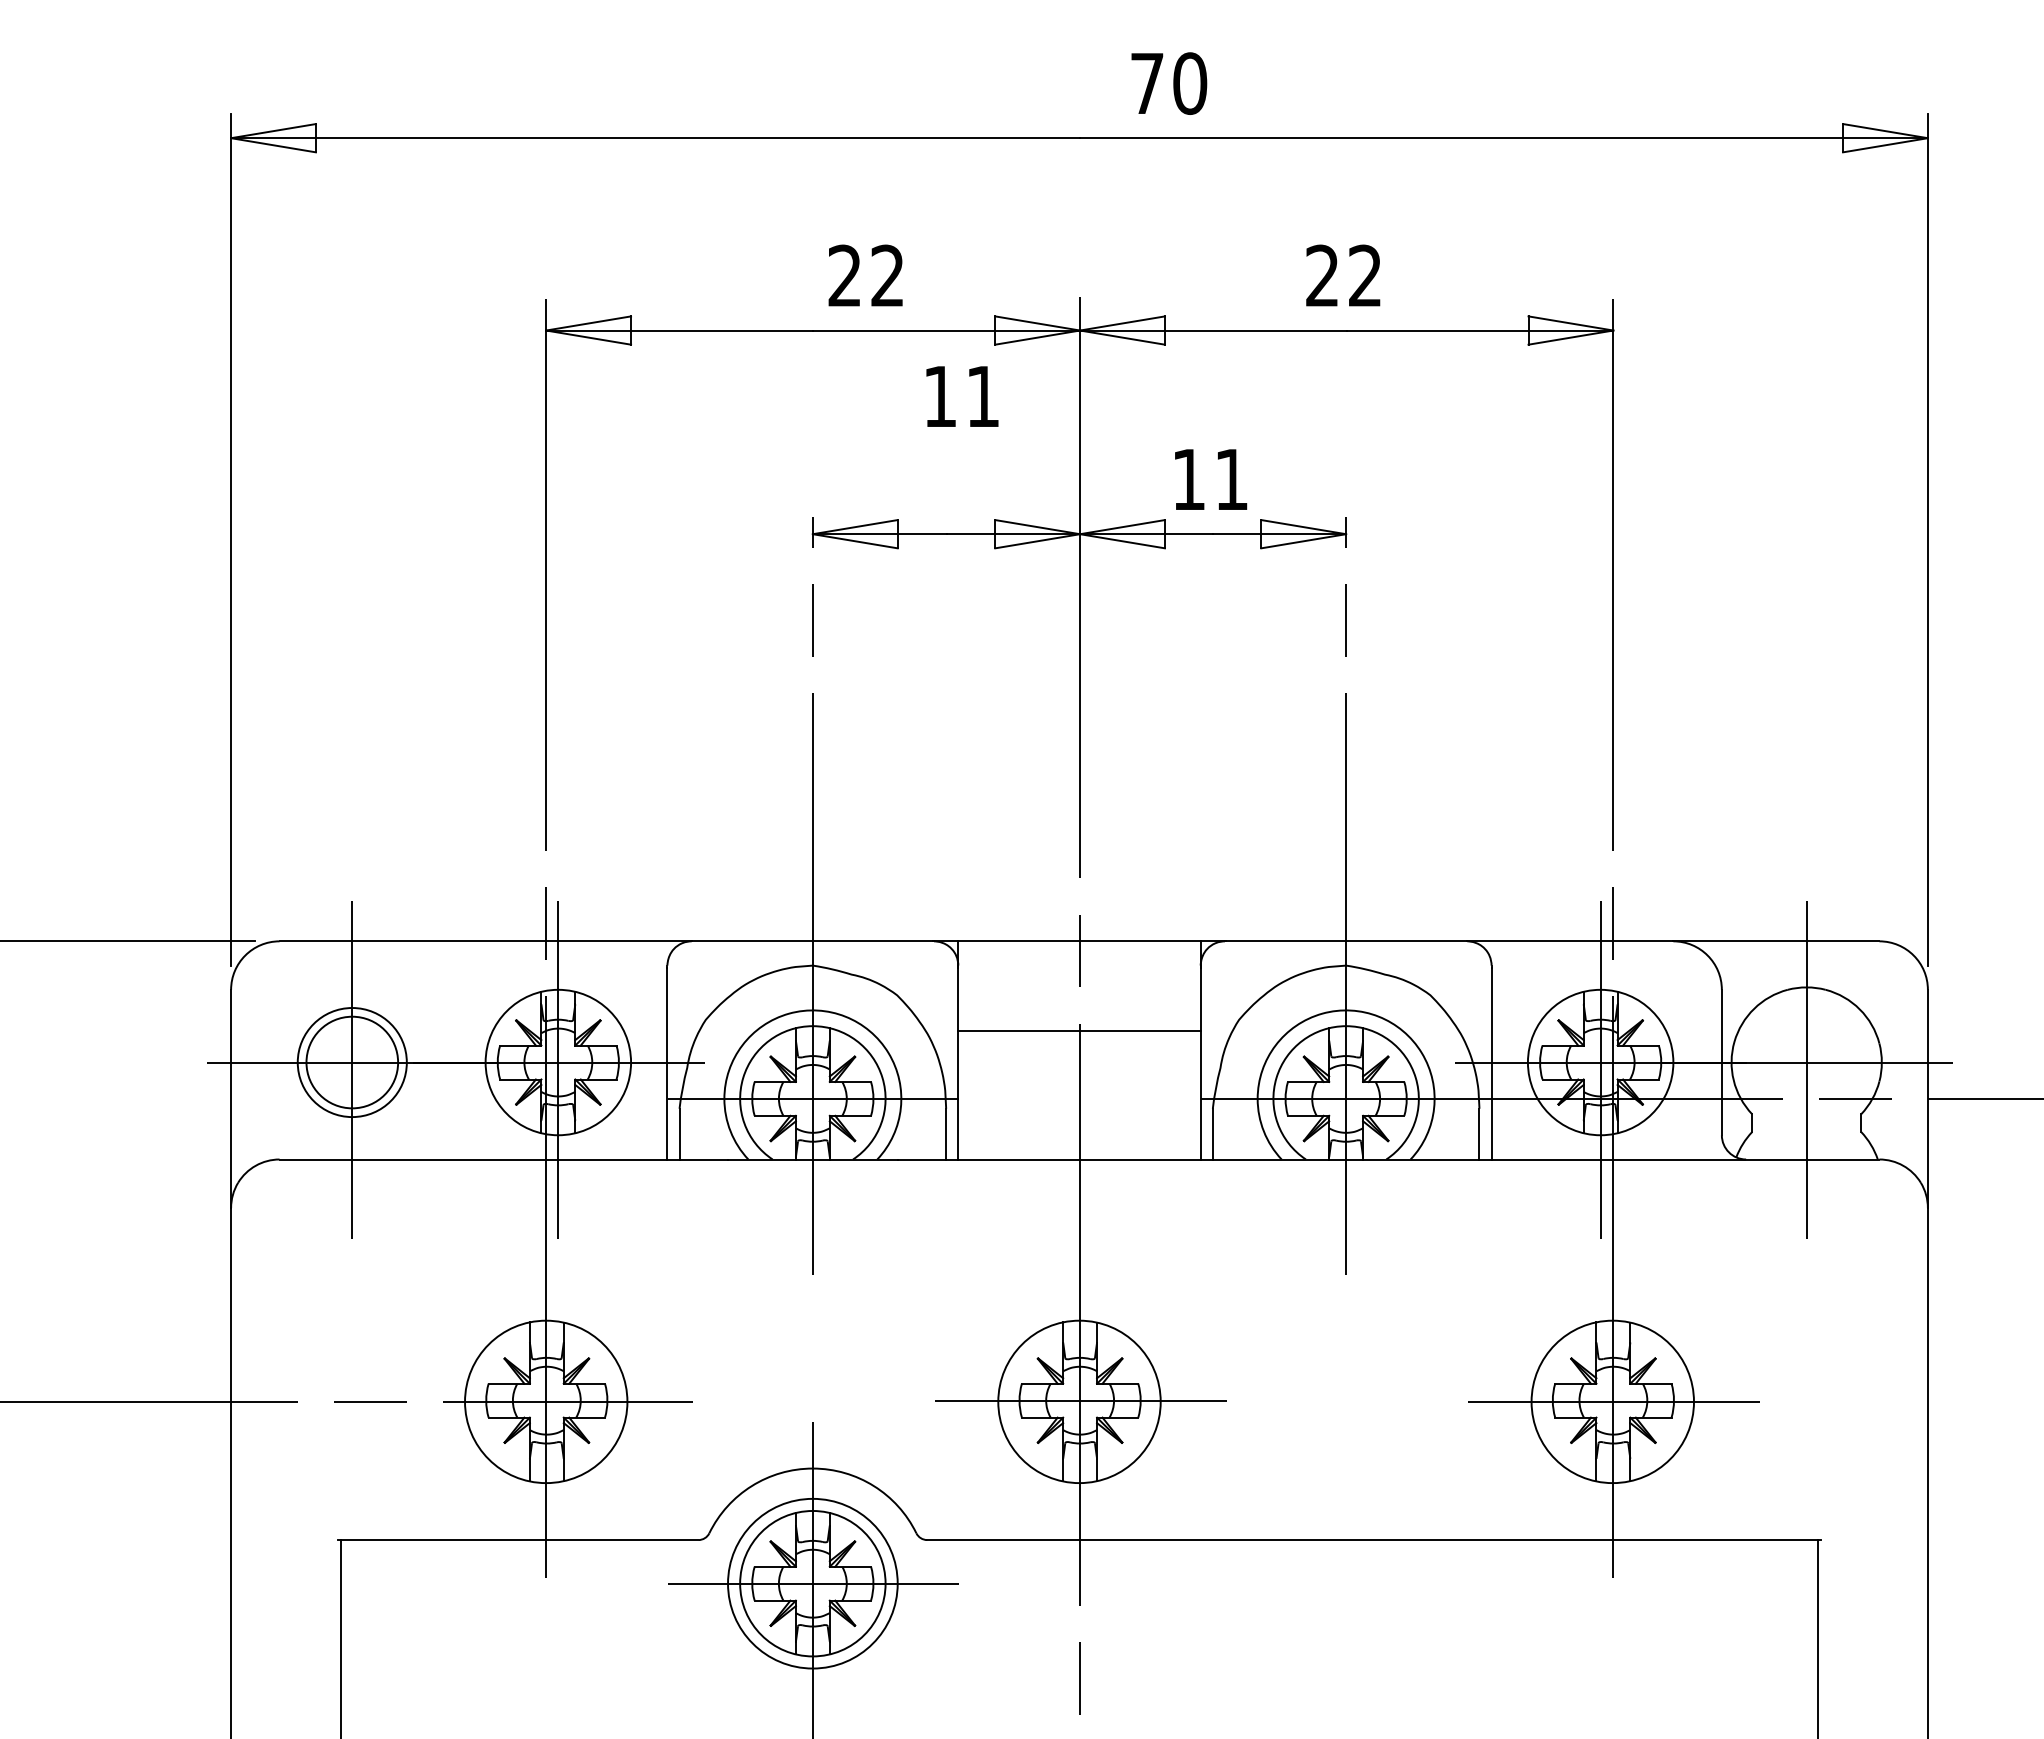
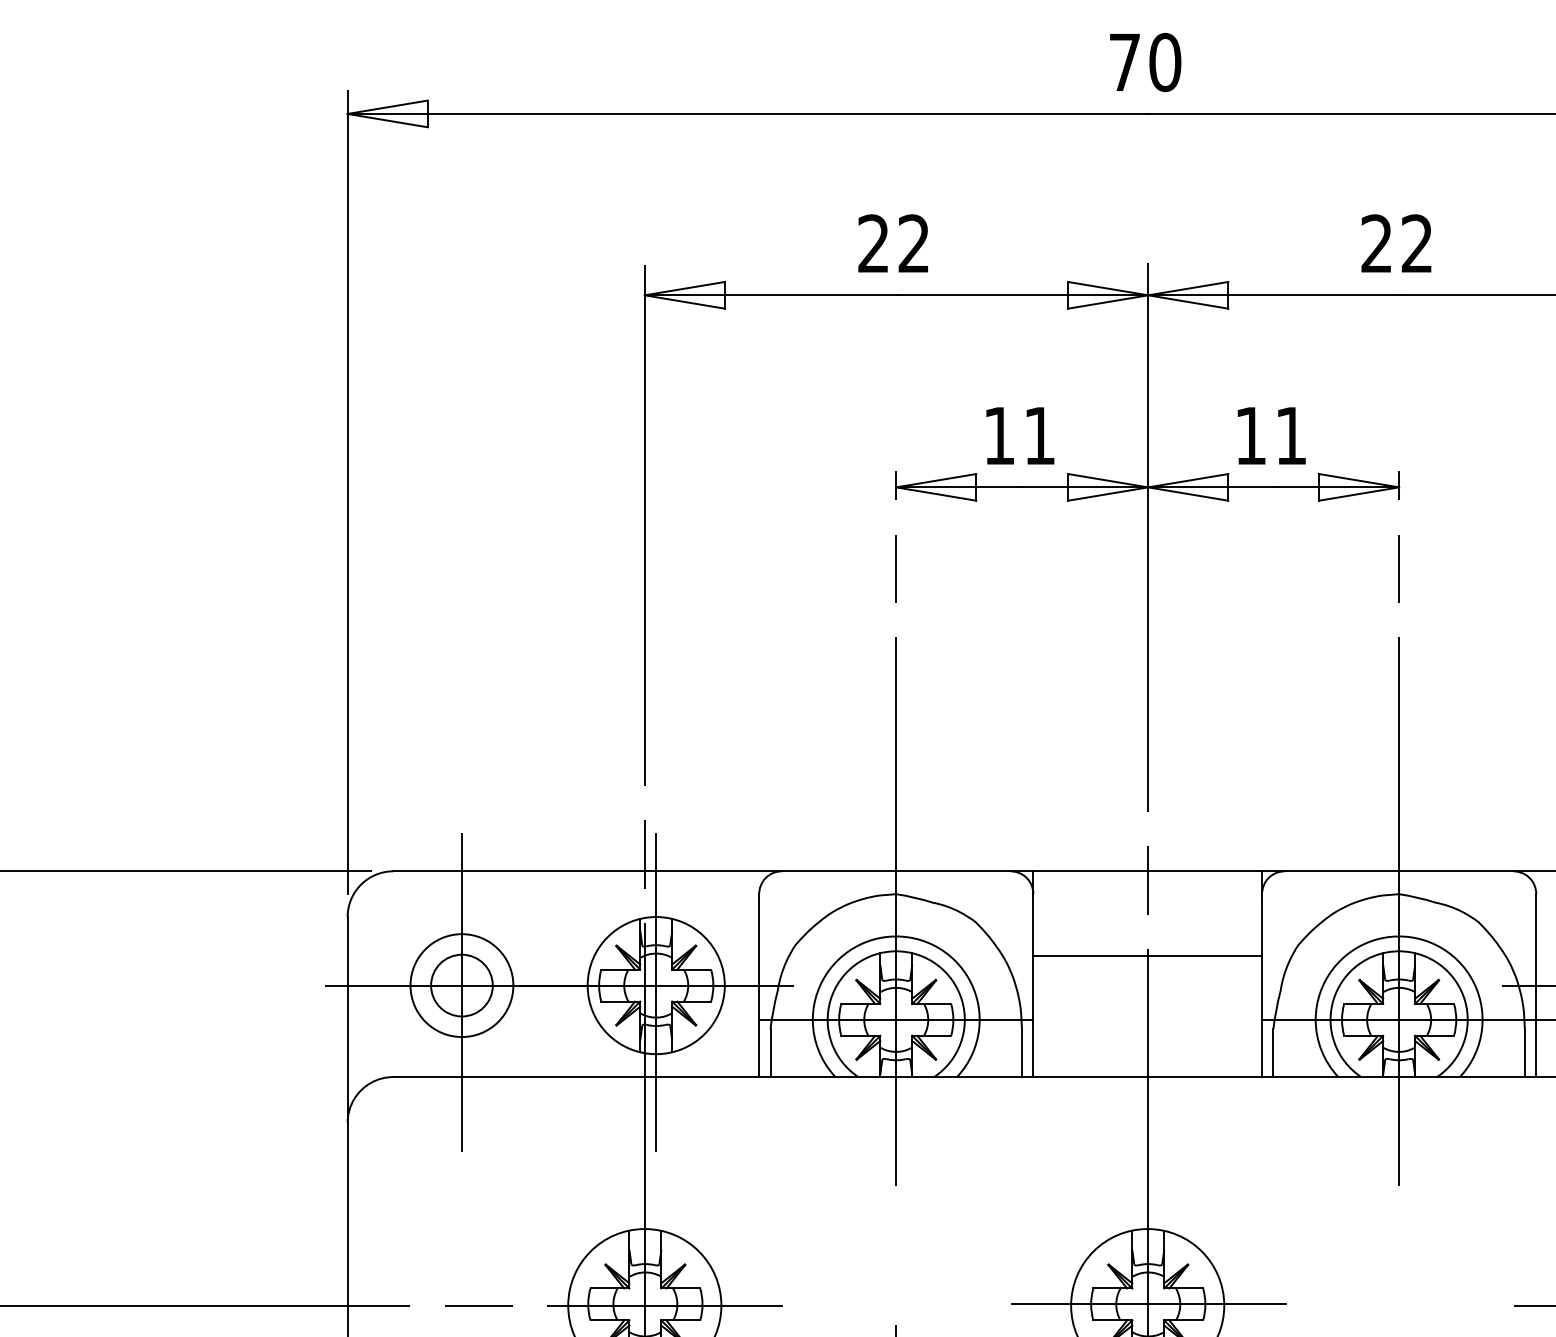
text: (1169, 83) -> (1145, 62), moved
text: (865, 275) -> (893, 243), moved
text: (962, 396) -> (1020, 435), moved
circle: (352, 1062) -> (462, 985), size x0.71

